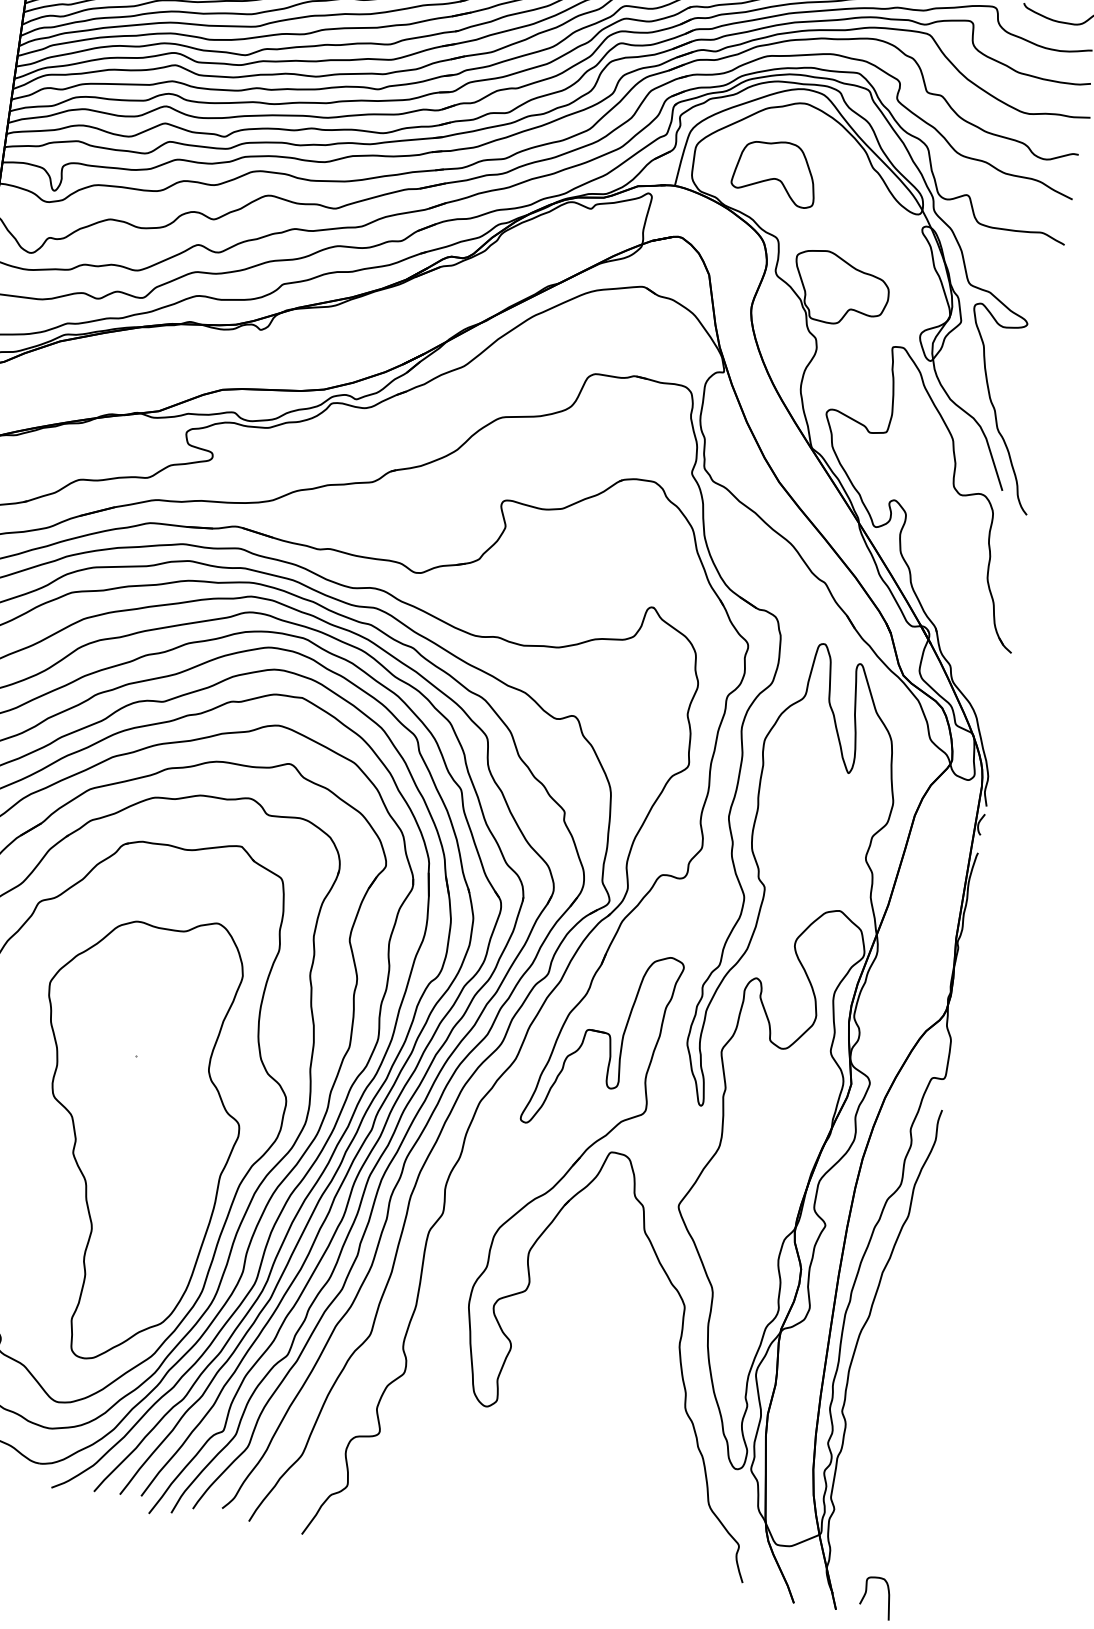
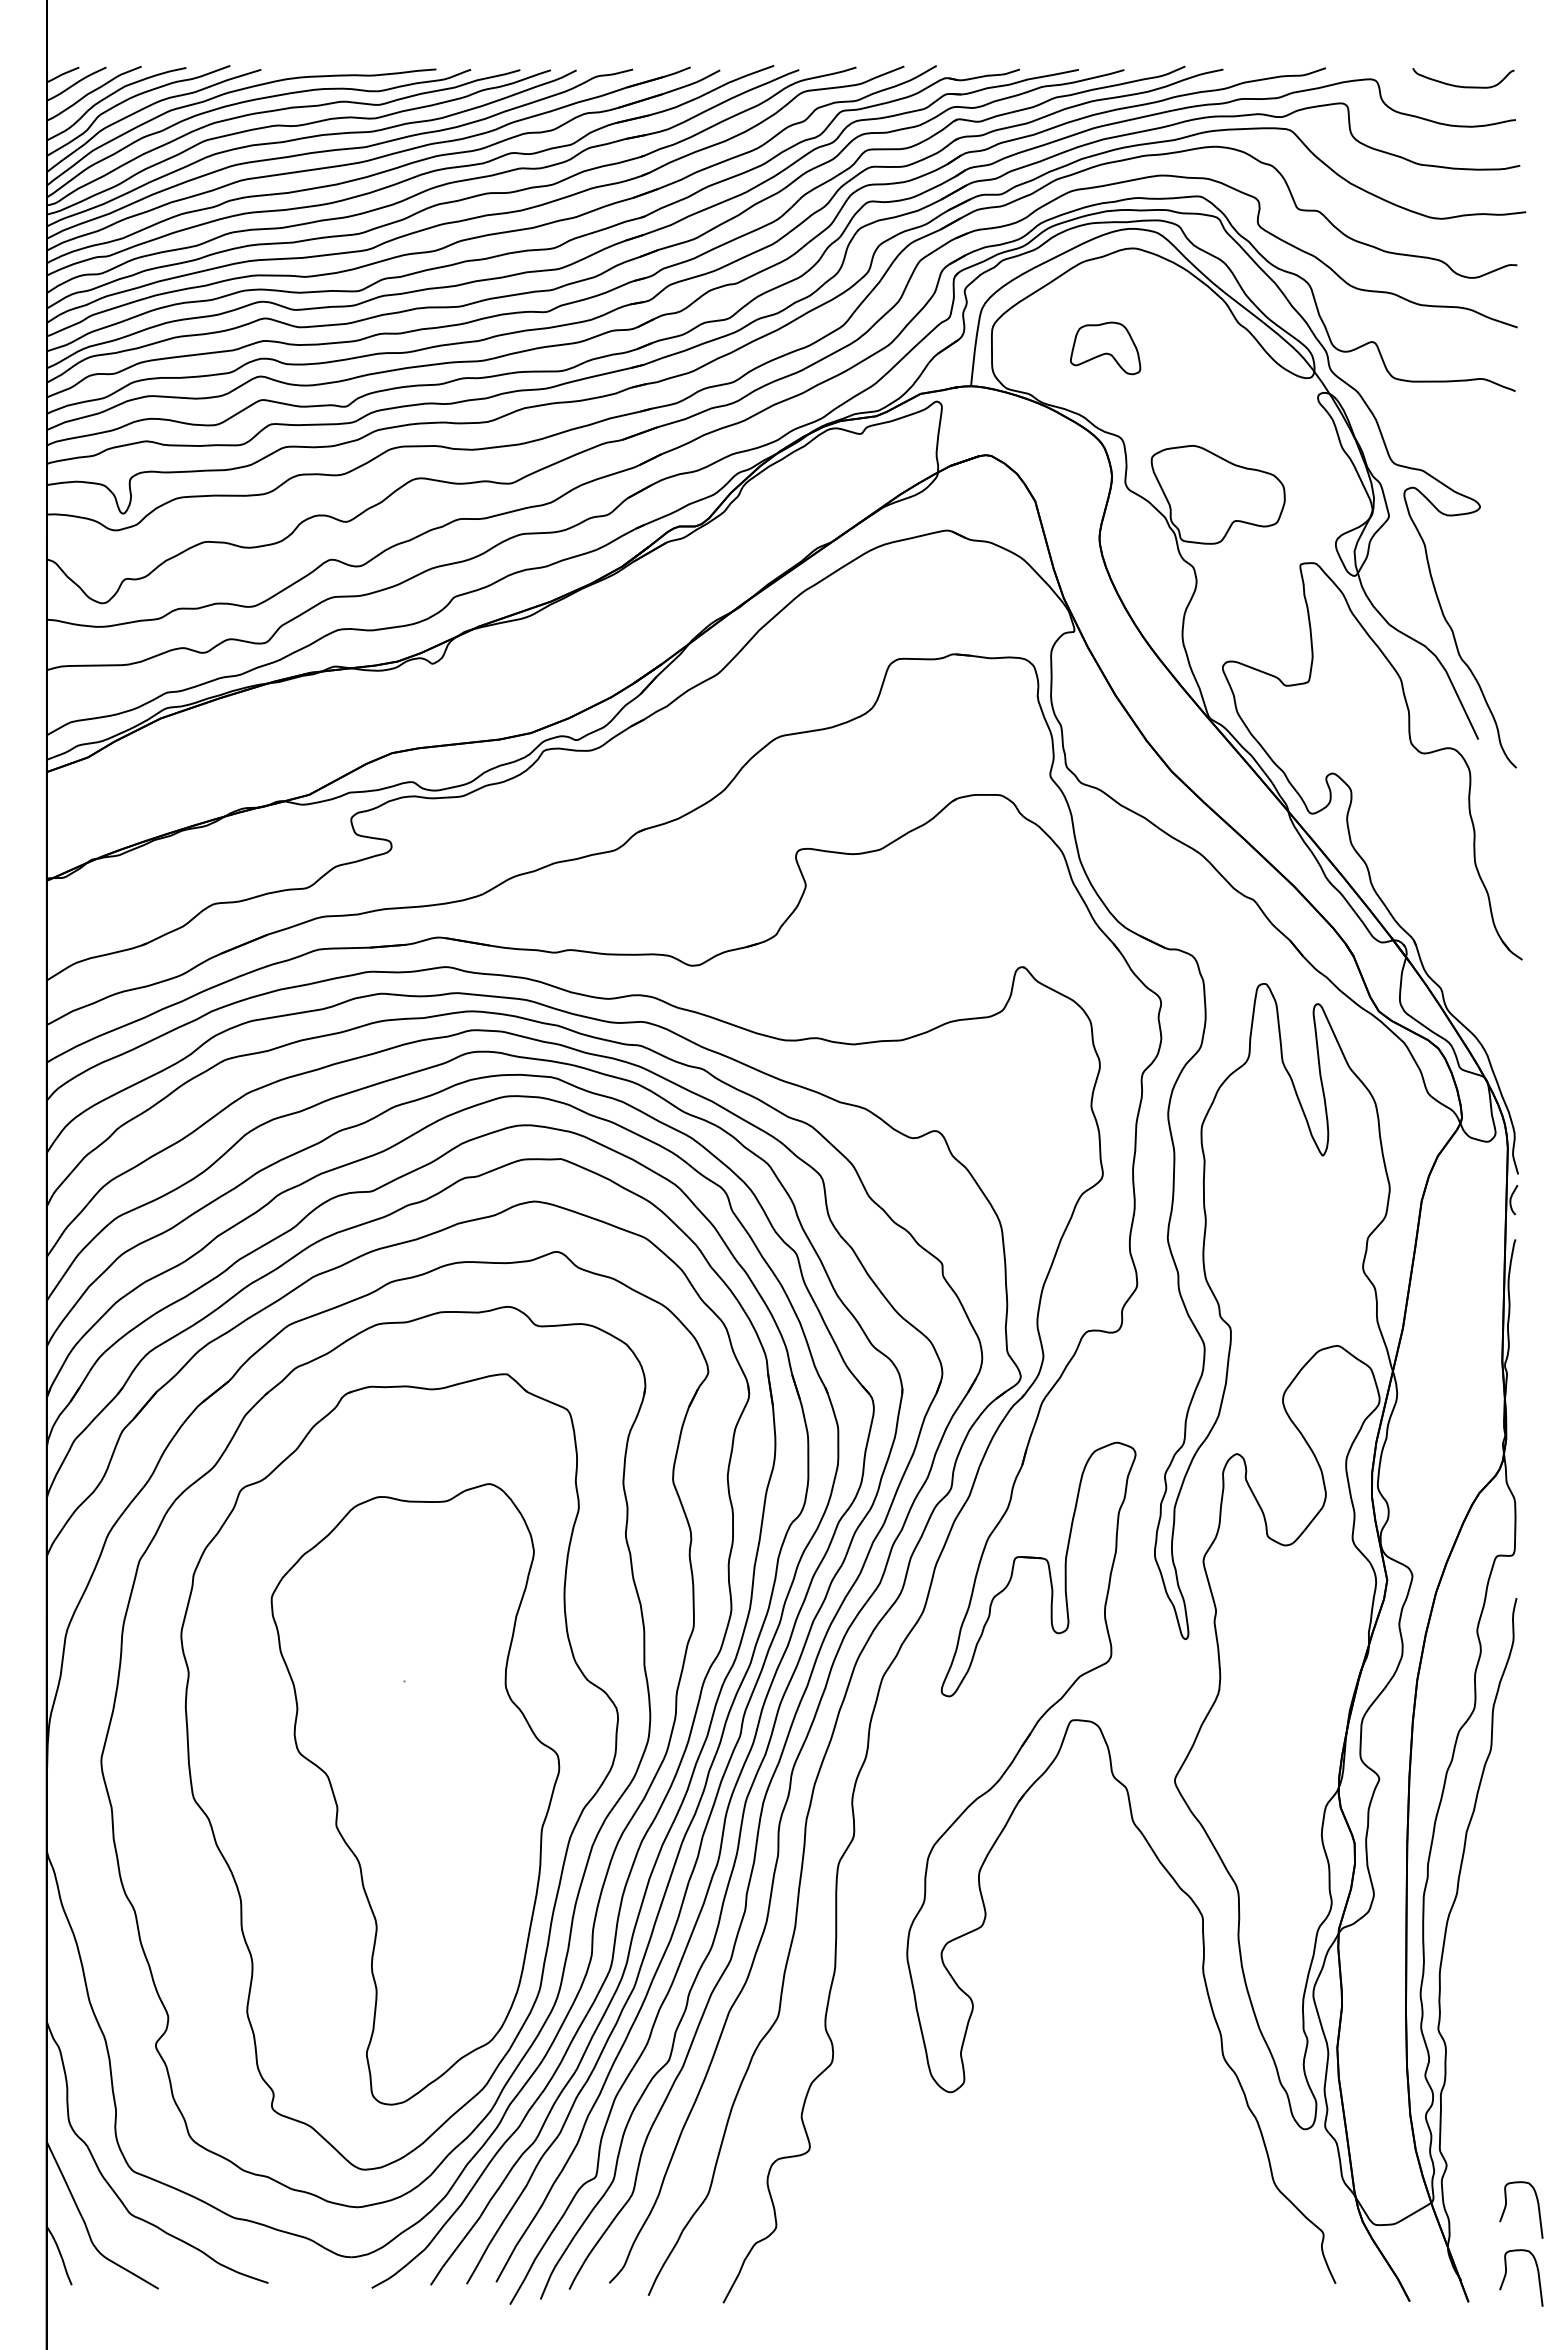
part: (775, 172) -> (1105, 348), size x0.6
curve: (872, 1545) -> (1506, 2207), added

